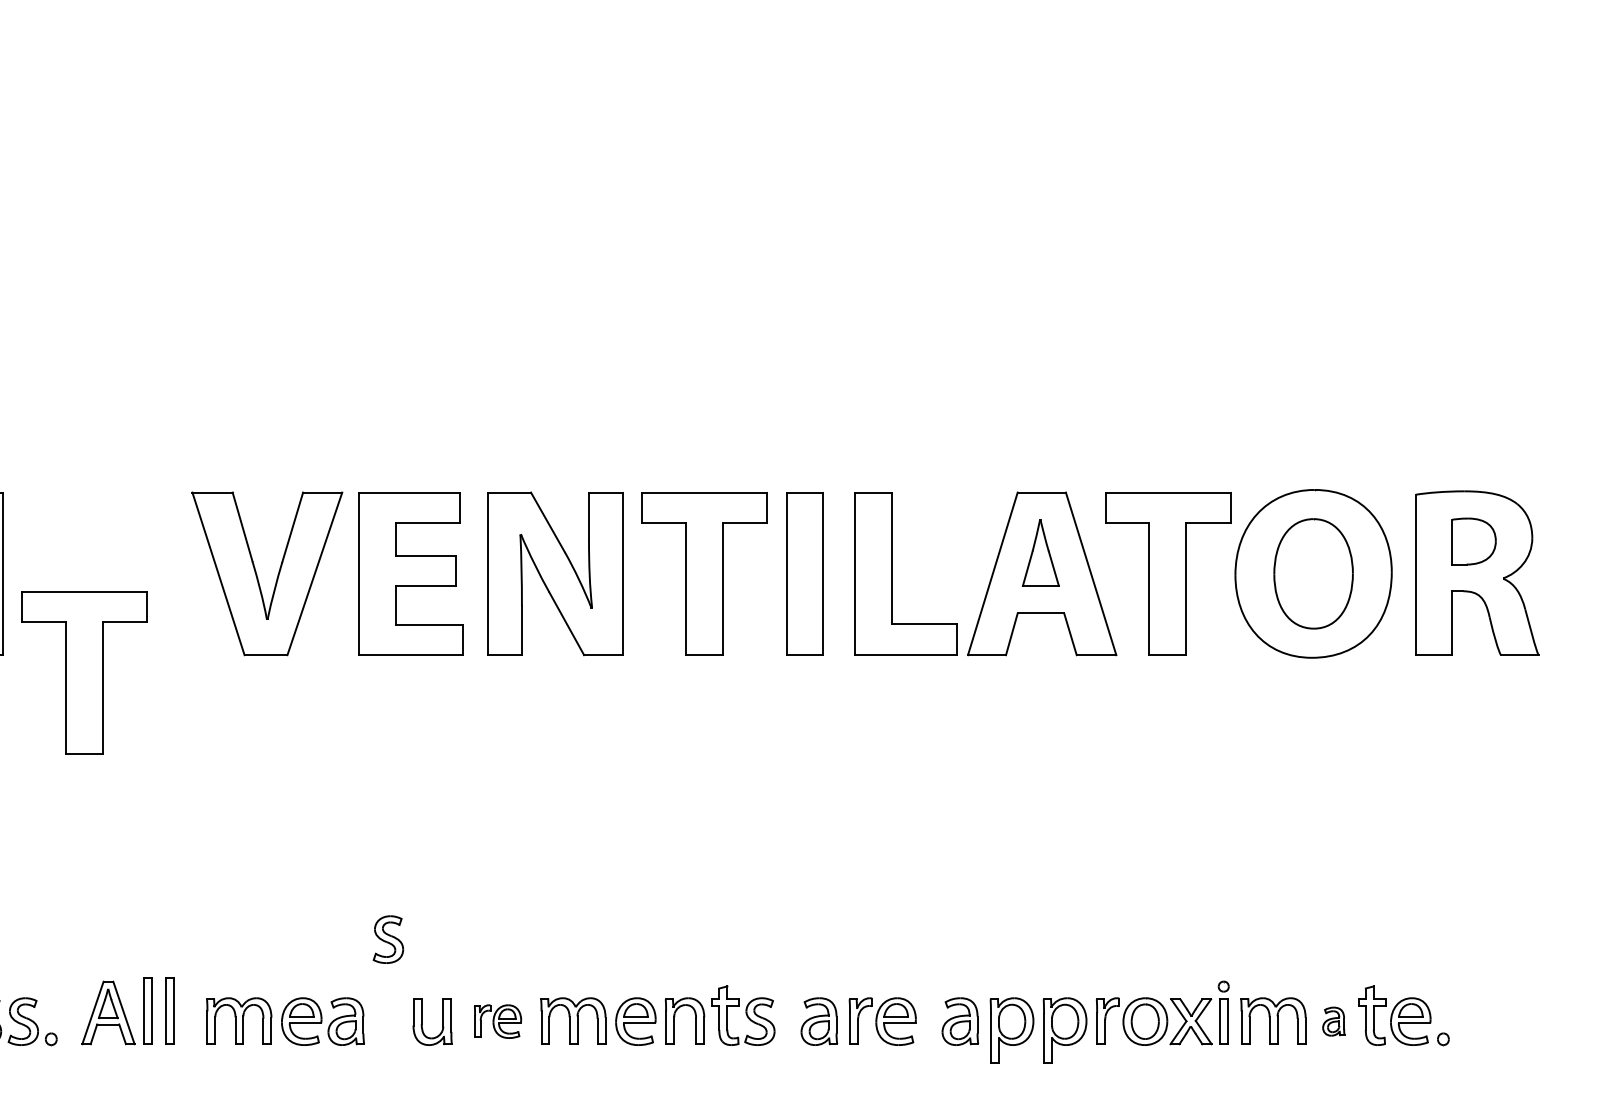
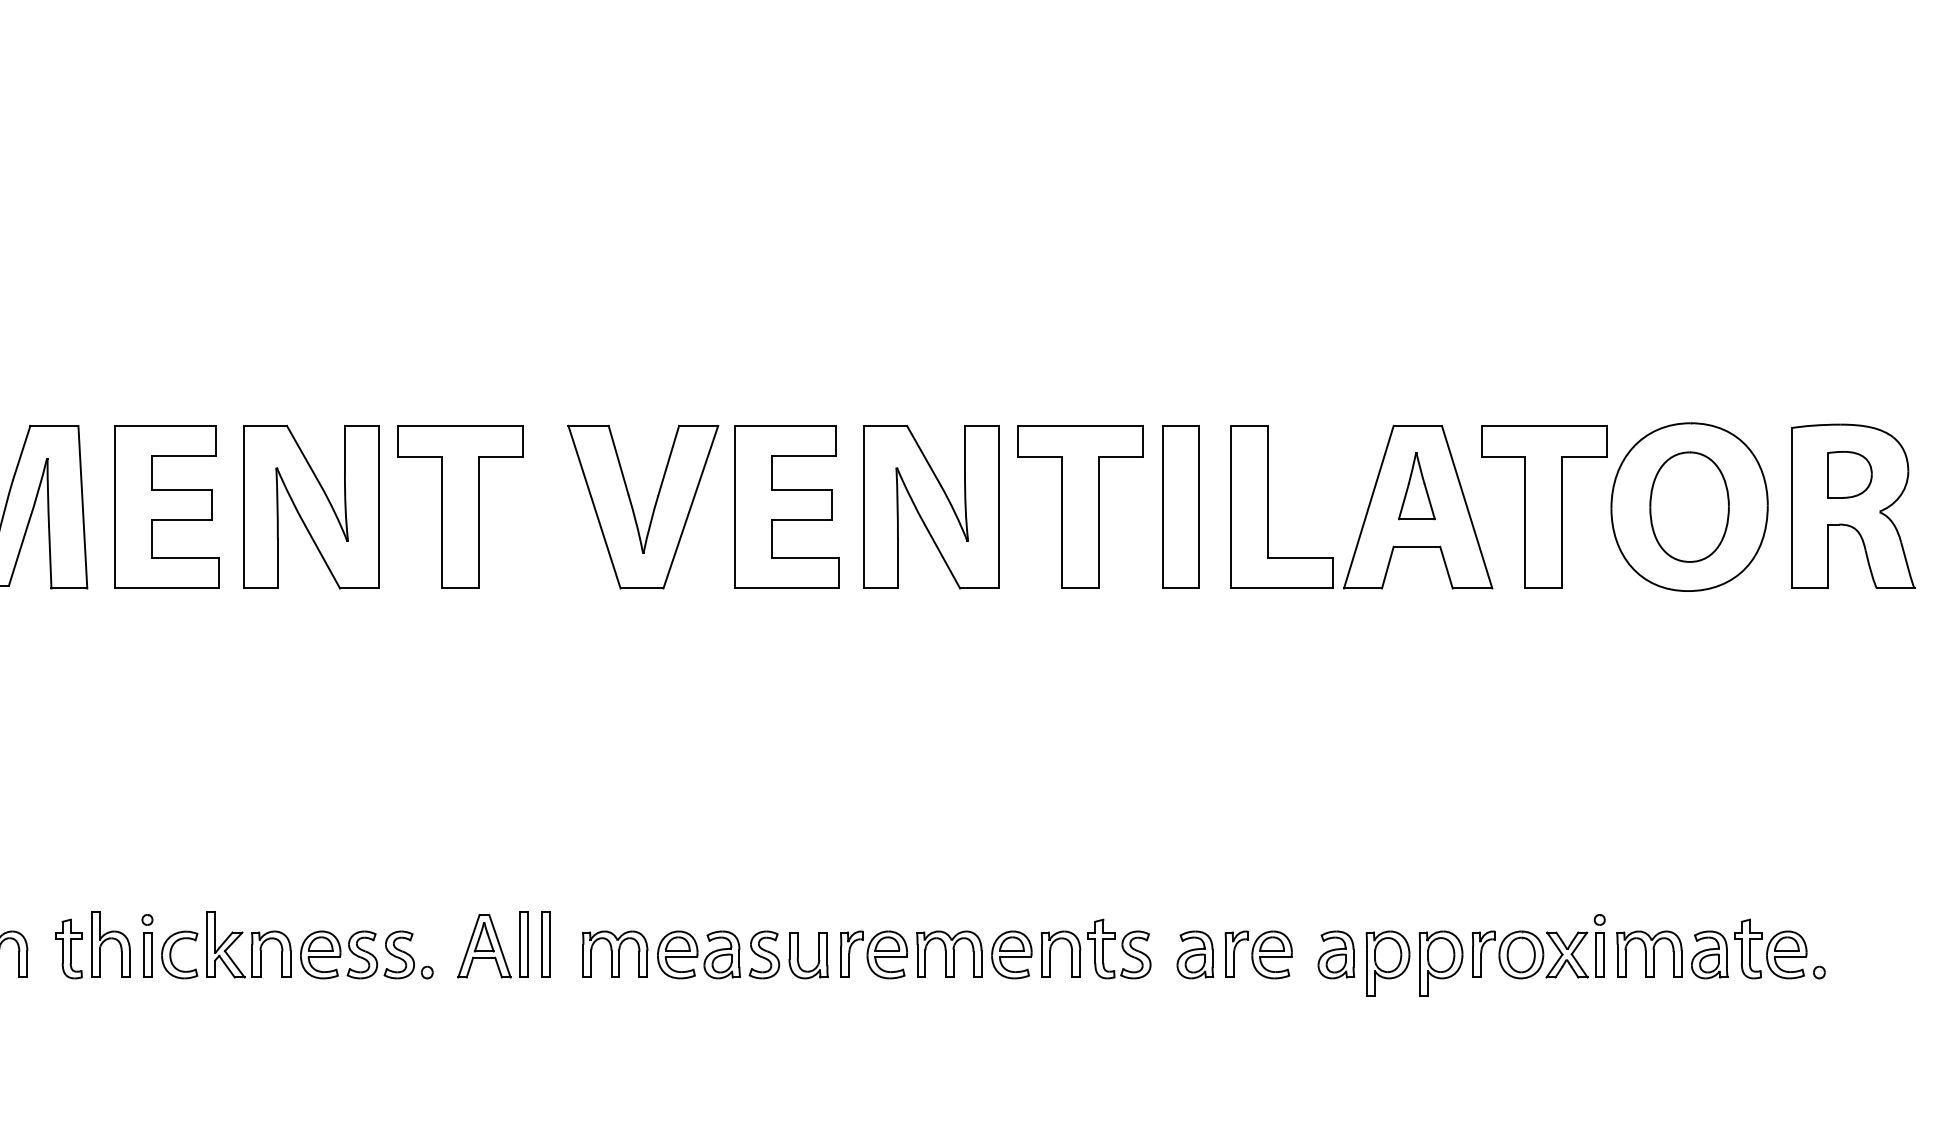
part: (84, 672) -> (460, 506), moved
part: (388, 939) -> (764, 954), moved
part: (497, 1021) -> (873, 954), size x1.43
part: (1333, 1021) -> (1709, 954), size x1.67

